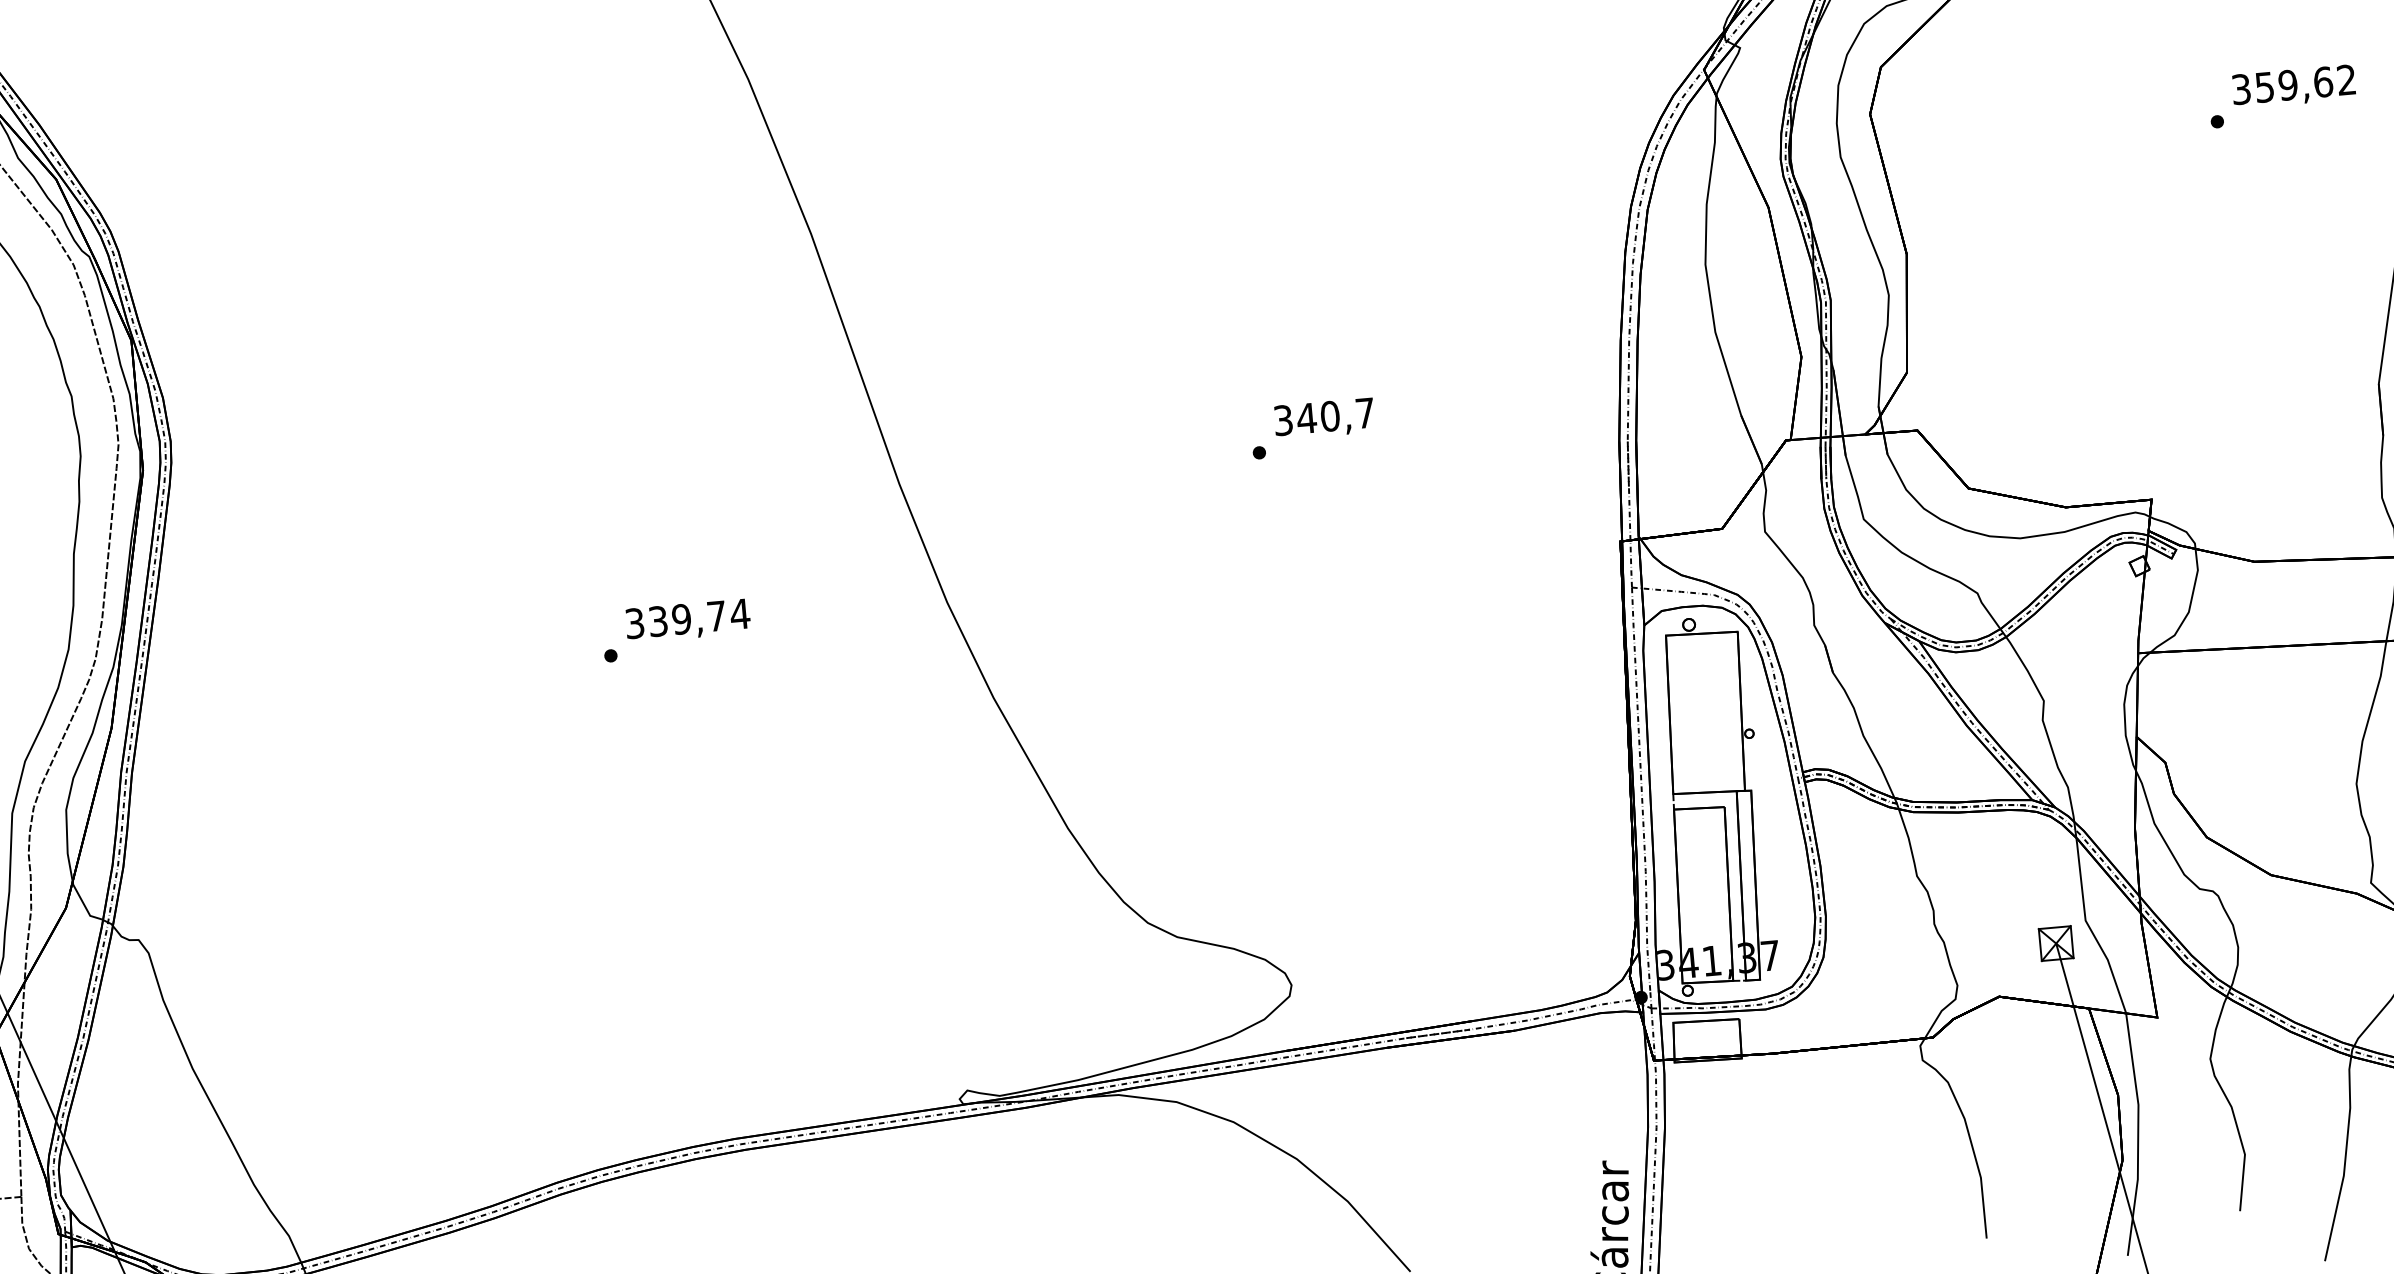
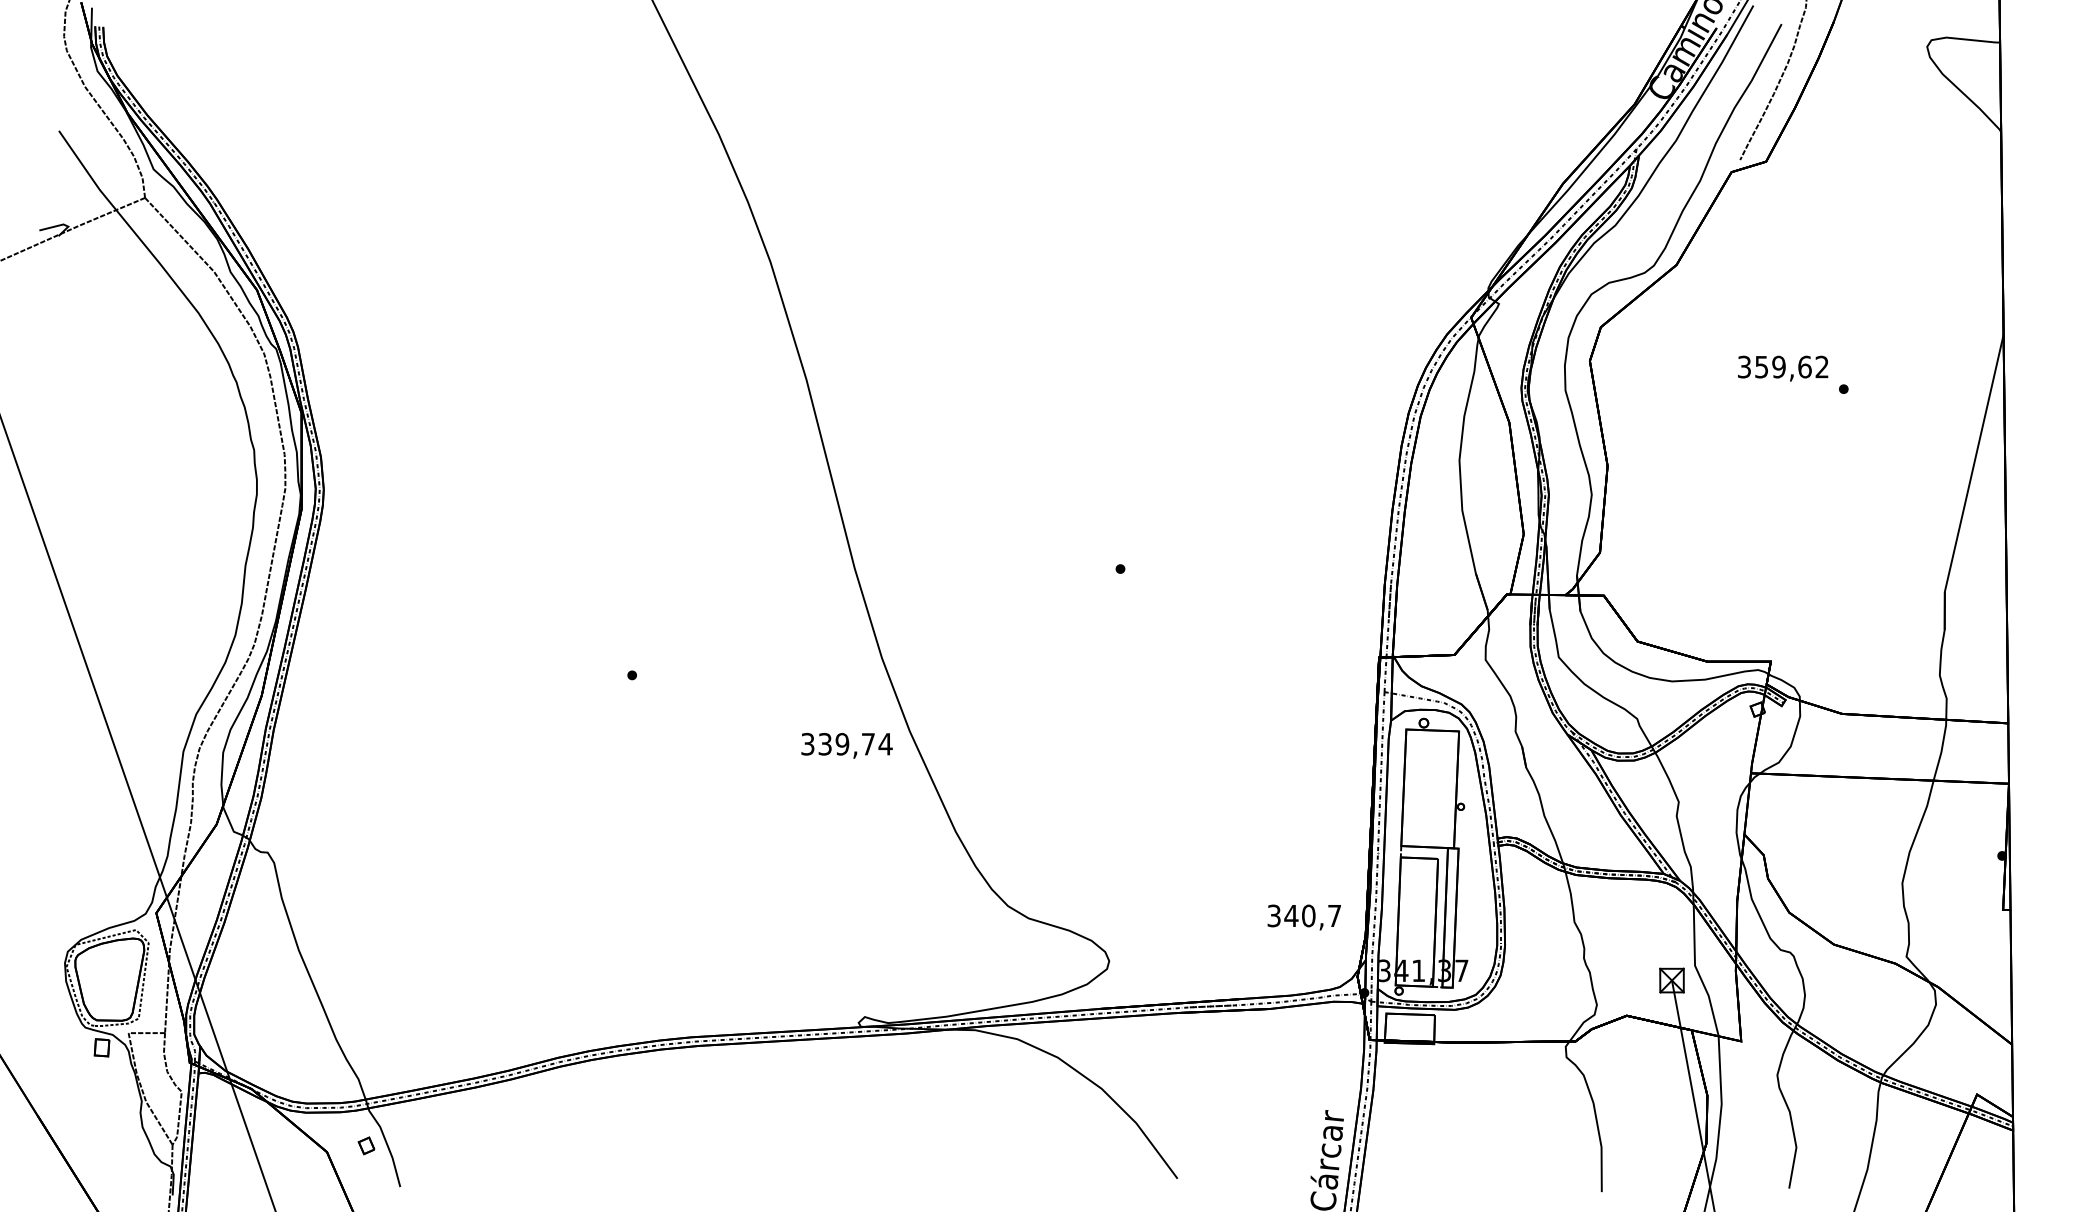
text: (2294, 86) -> (1783, 368), moved
text: (1323, 419) -> (1303, 917), moved
text: (687, 620) -> (846, 745), moved

